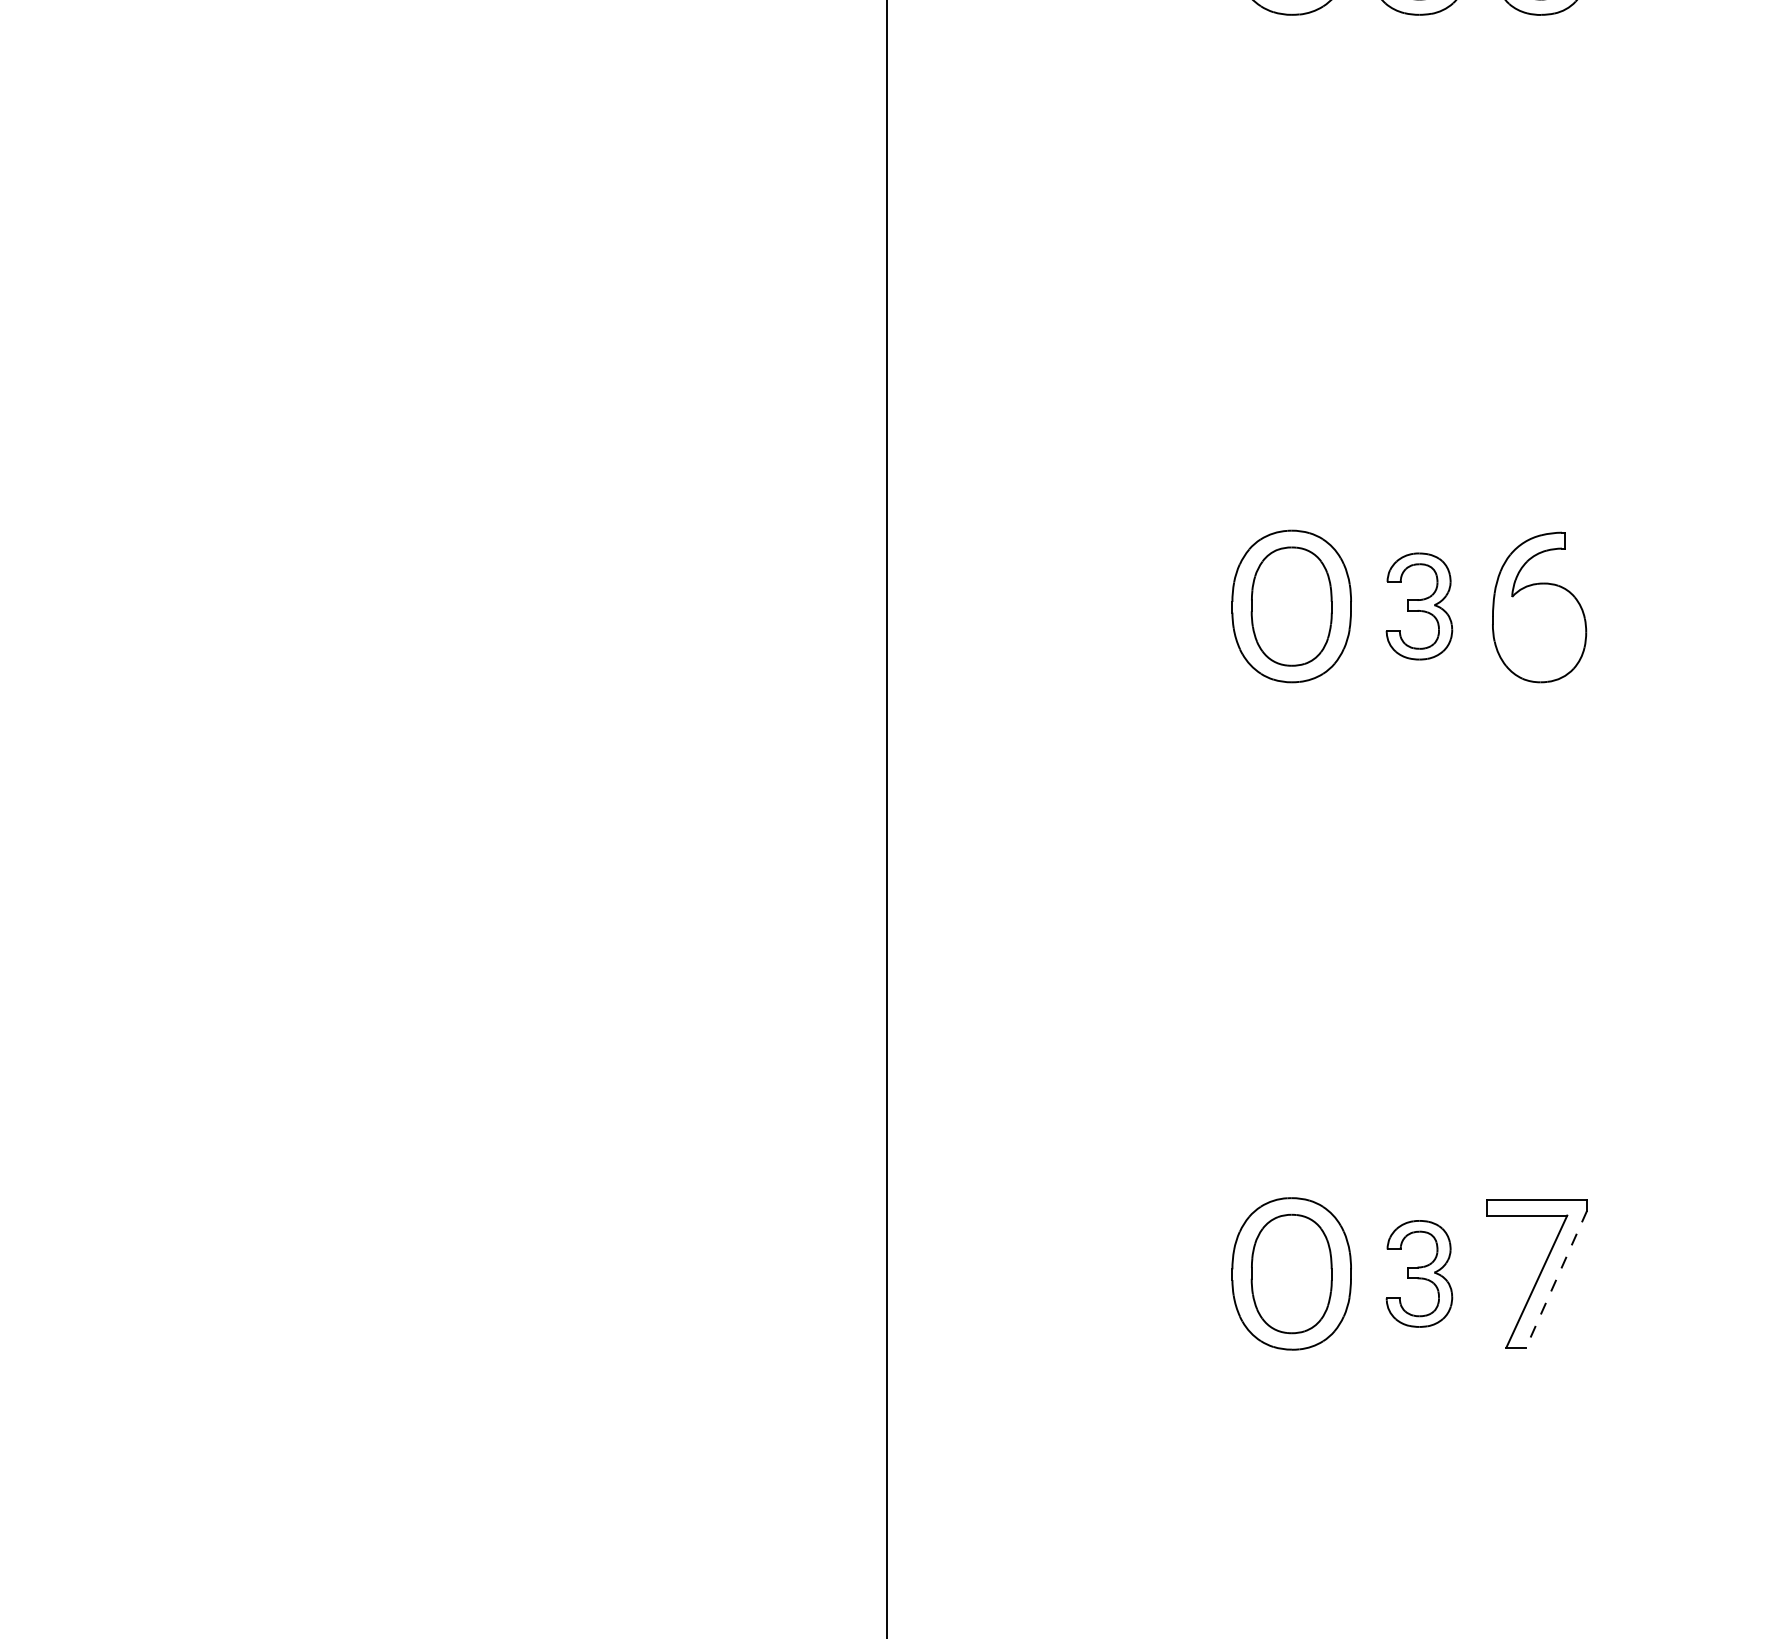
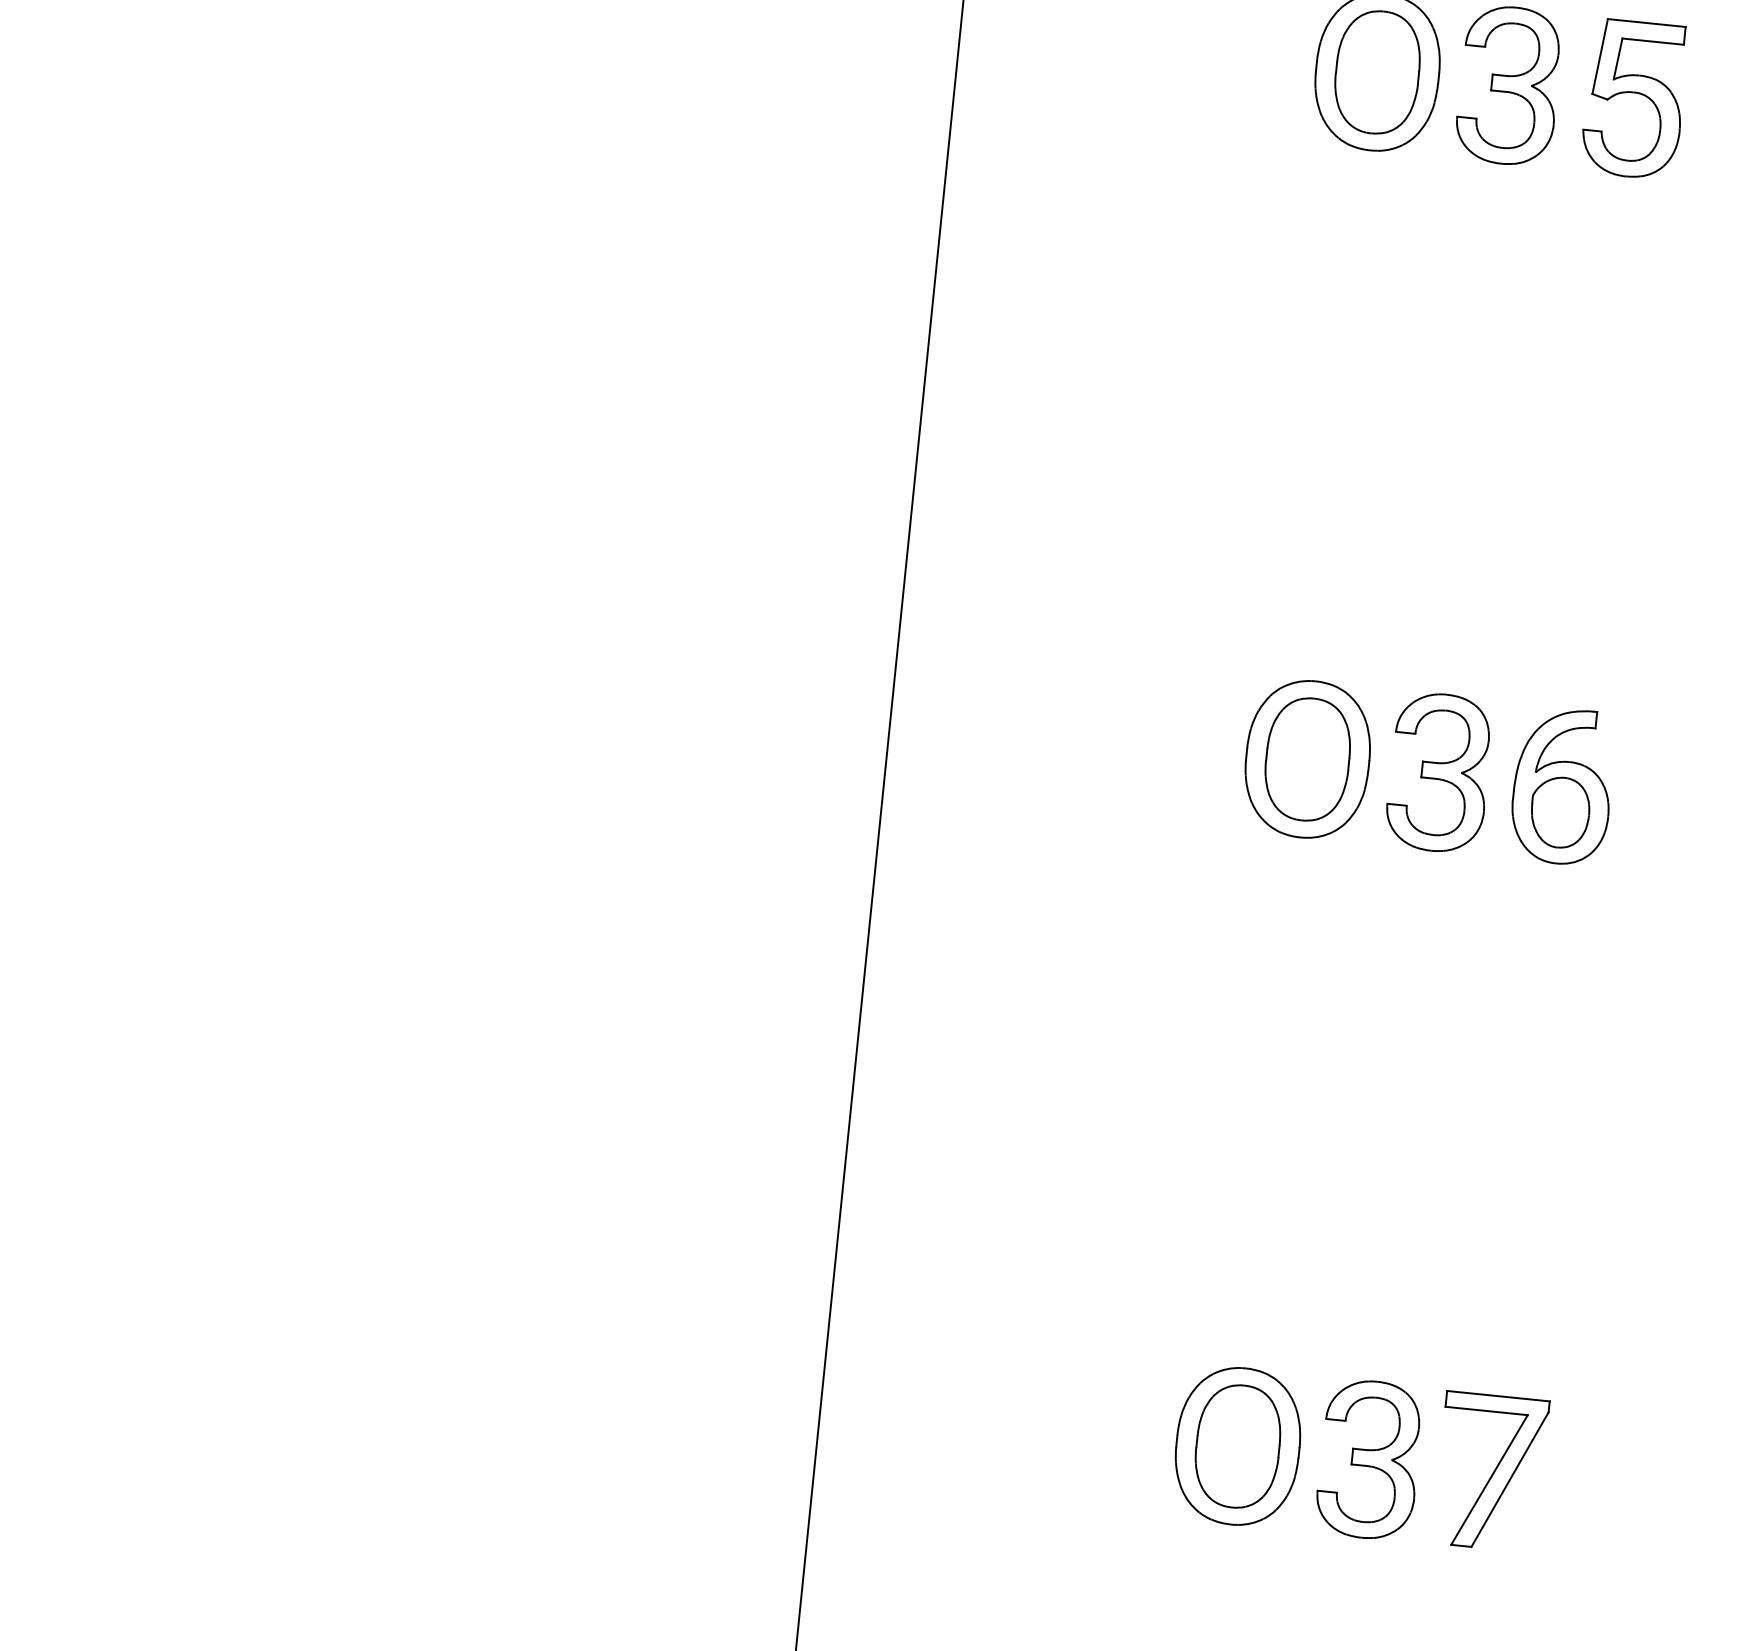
part: (1419, 606) -> (1439, 772), size x1.43
part: (1539, 632) -> (1560, 812), added
part: (1419, 1273) -> (1369, 1459), size x1.43
line: (1556, 1279) -> (1509, 1479), dashed -> solid

